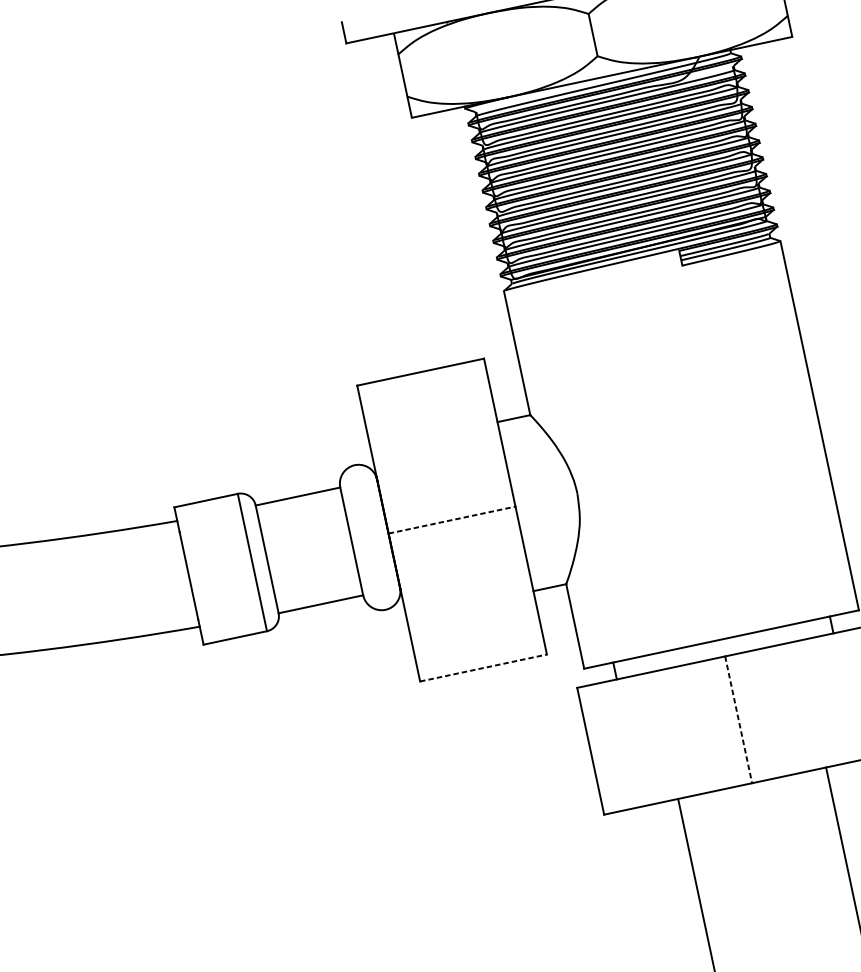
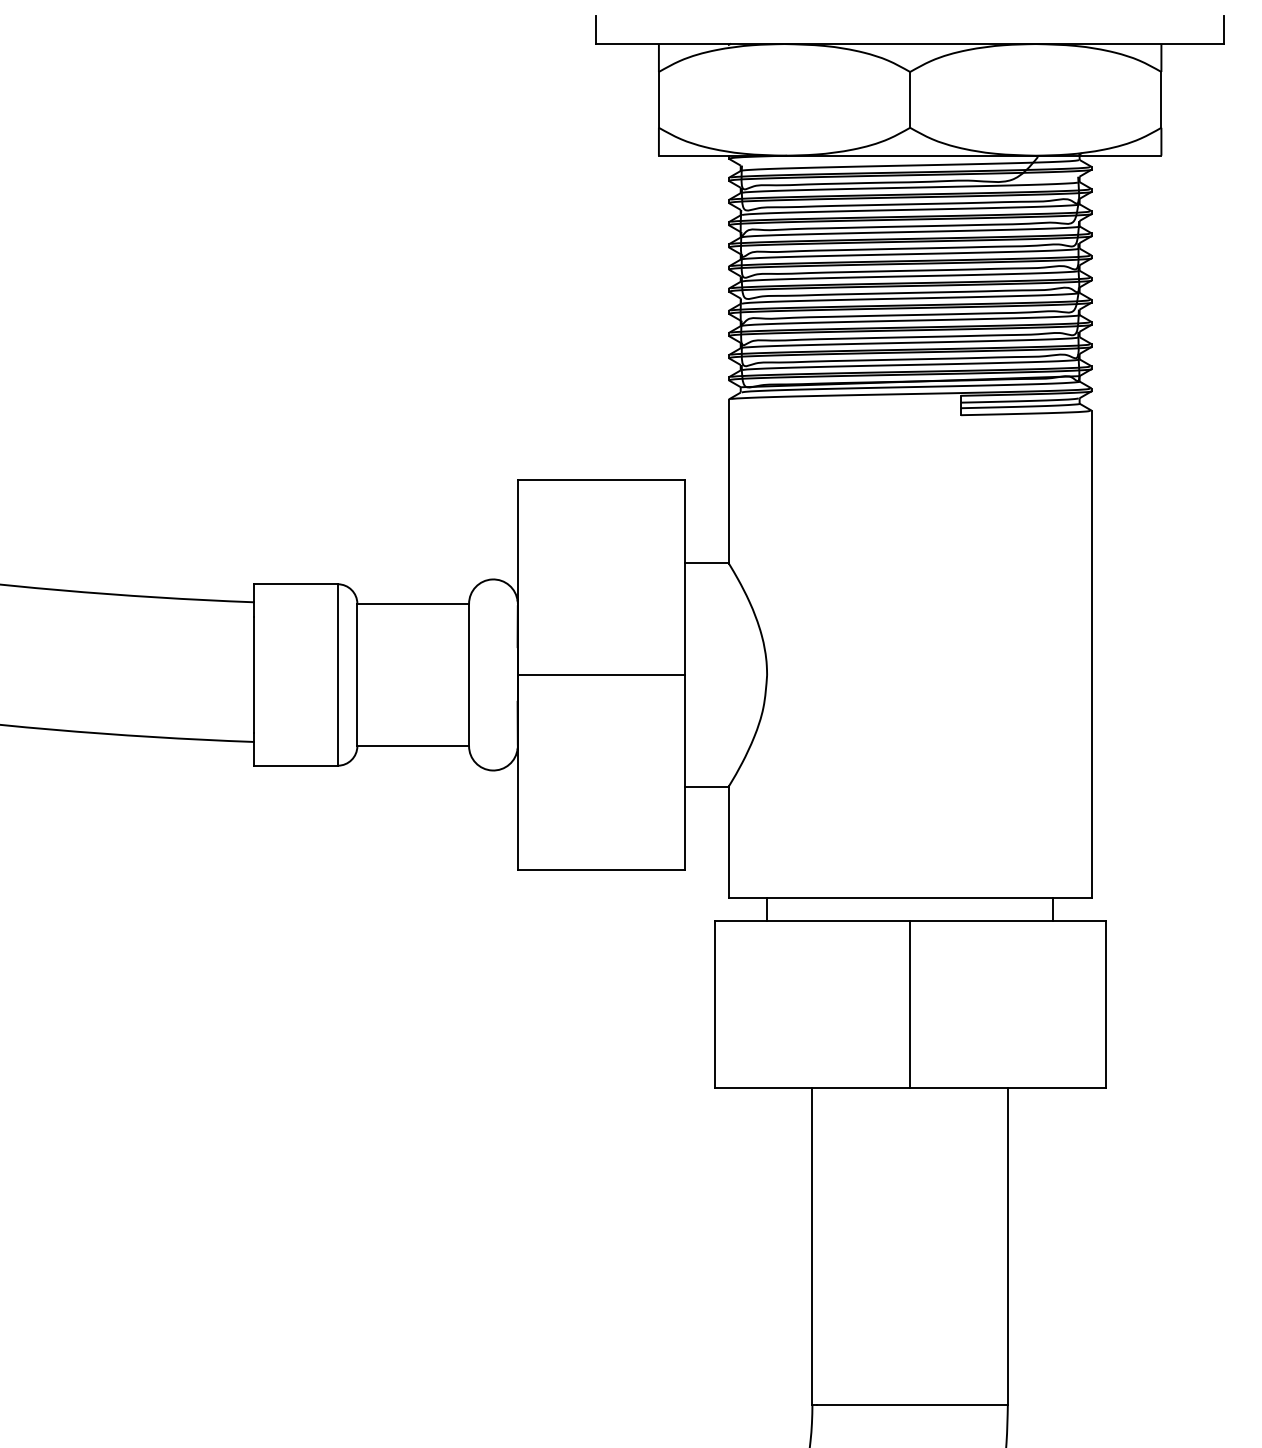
line: (452, 520) -> (601, 675), dashed -> solid
line: (483, 668) -> (601, 870), dashed -> solid
line: (738, 719) -> (910, 1004), dashed -> solid

